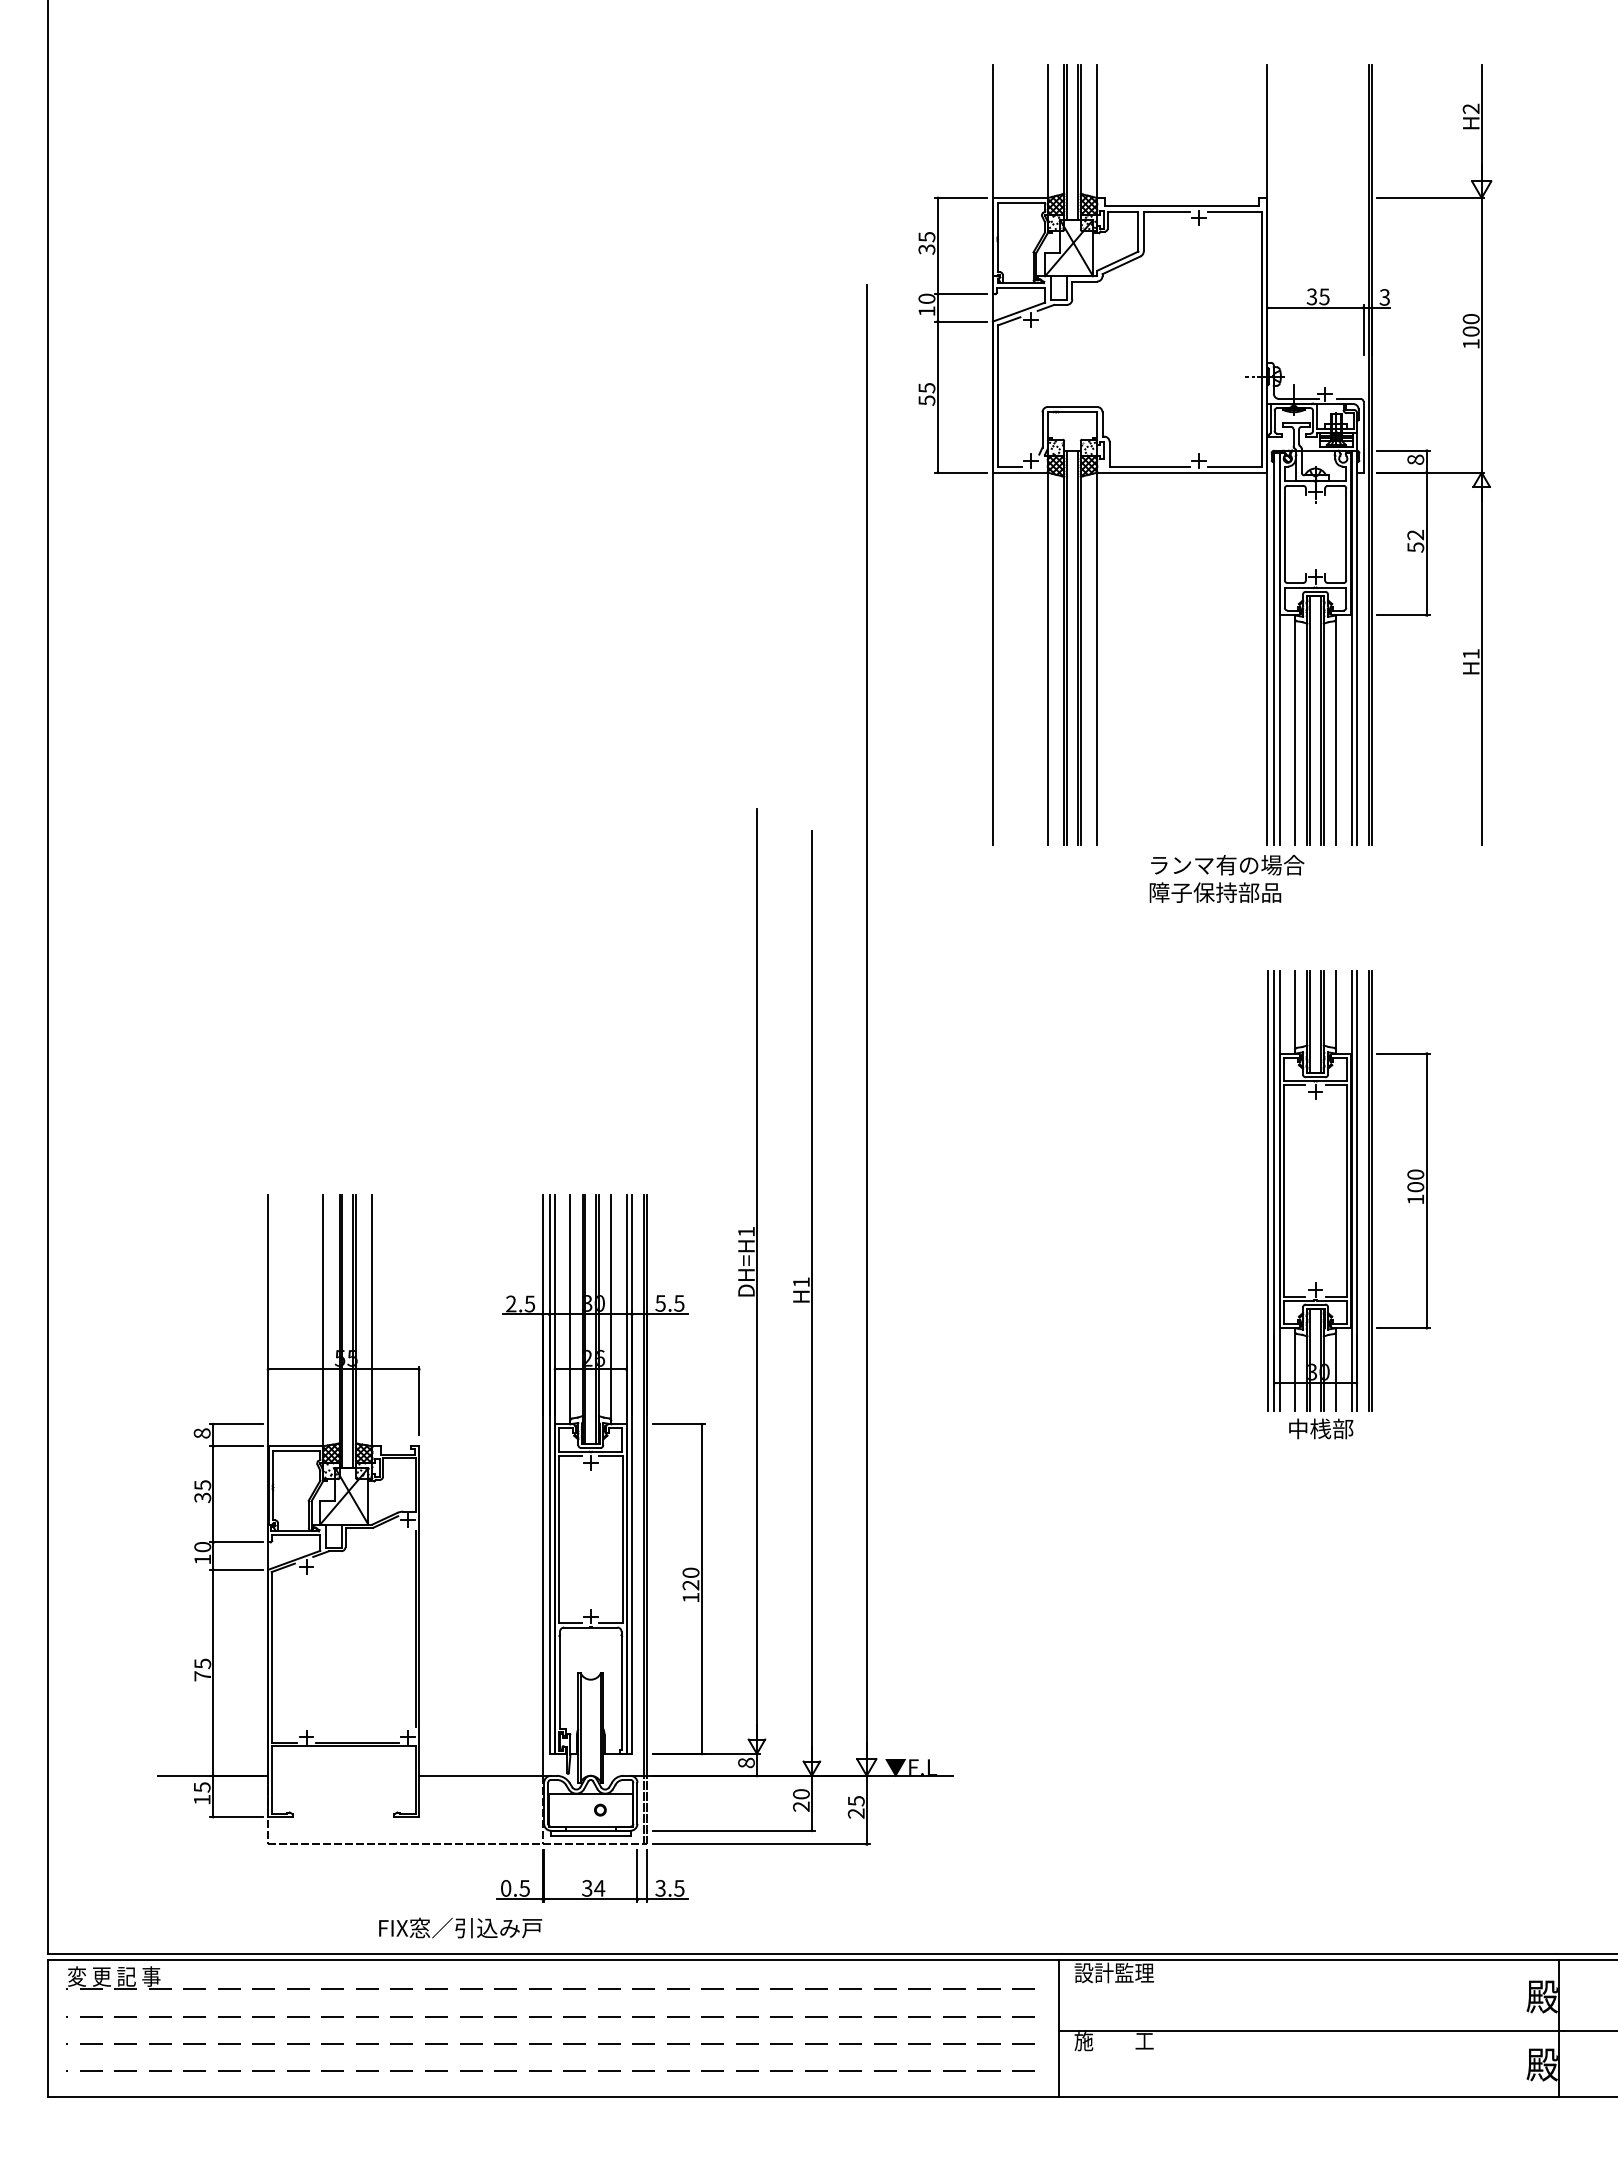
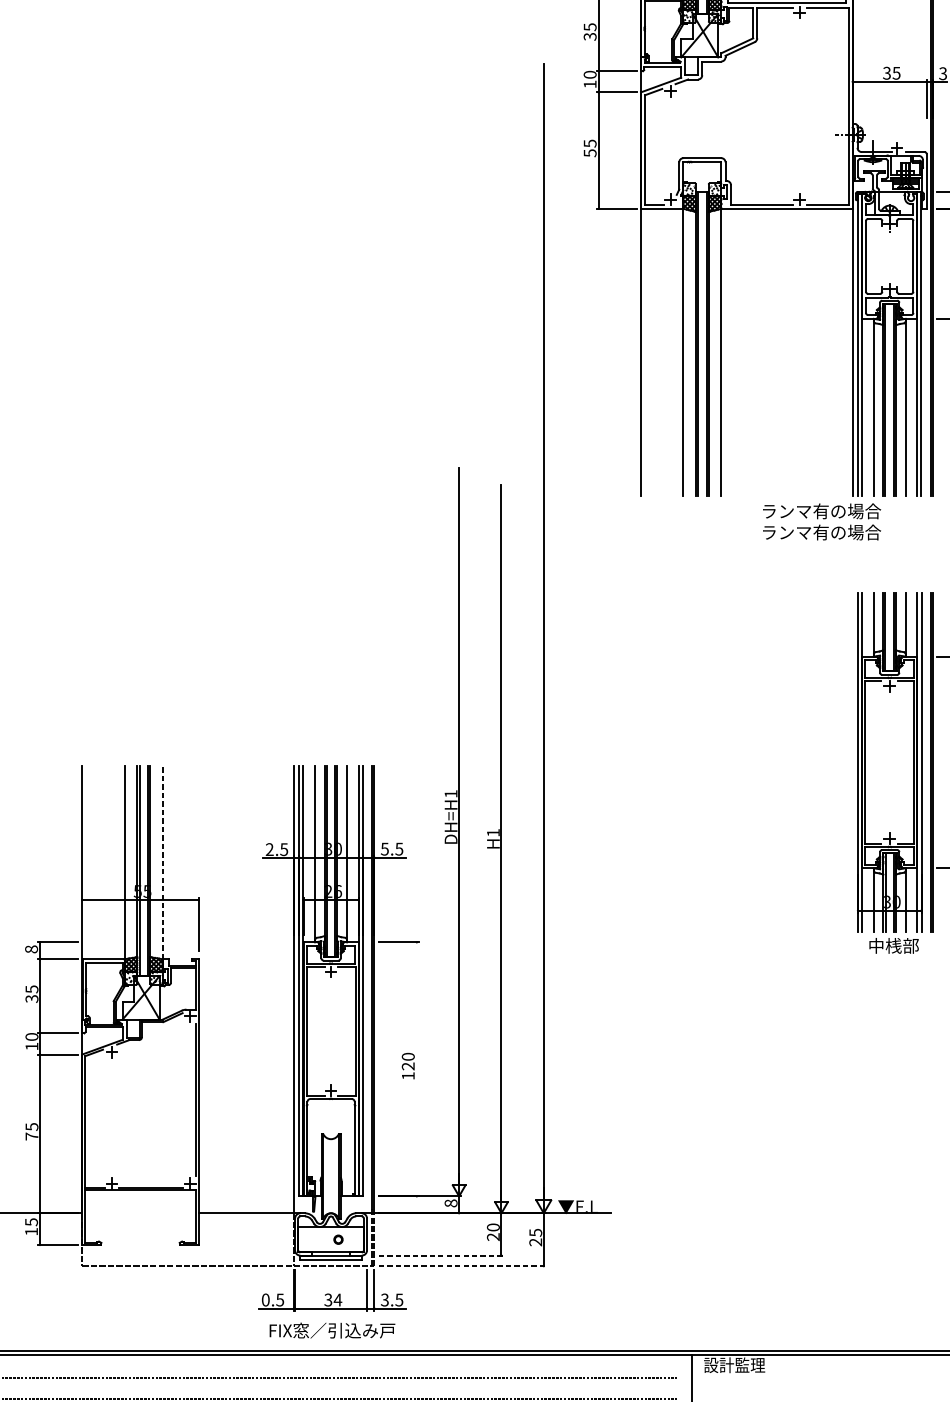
text: (1226, 892) -> (821, 532), 障子保持部品 -> ランマ有の場合
line: (1267, 1190) -> (852, 762), removed
line: (372, 1320) -> (162, 862), solid -> dashed
line: (702, 1588) -> (417, 1068), removed
line: (734, 1830) -> (441, 1255), solid -> dashed
line: (761, 1844) -> (462, 1266), solid -> dashed
text: (460, 1927) -> (332, 1330), moved

